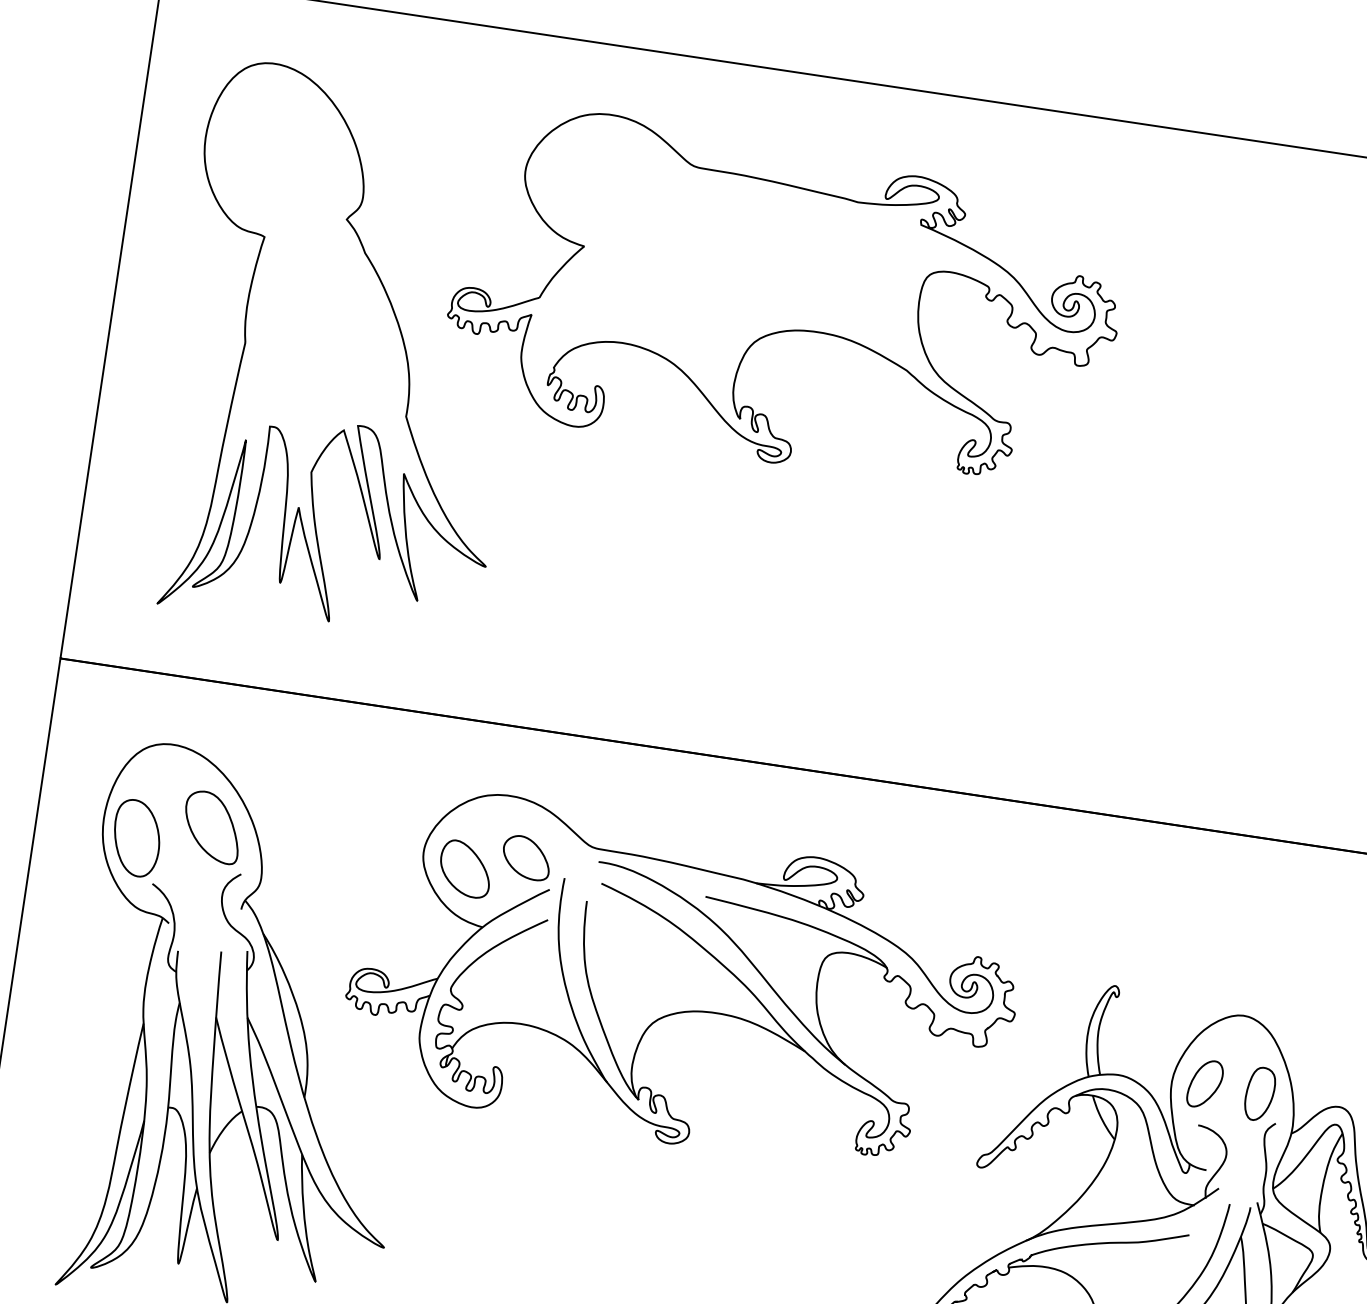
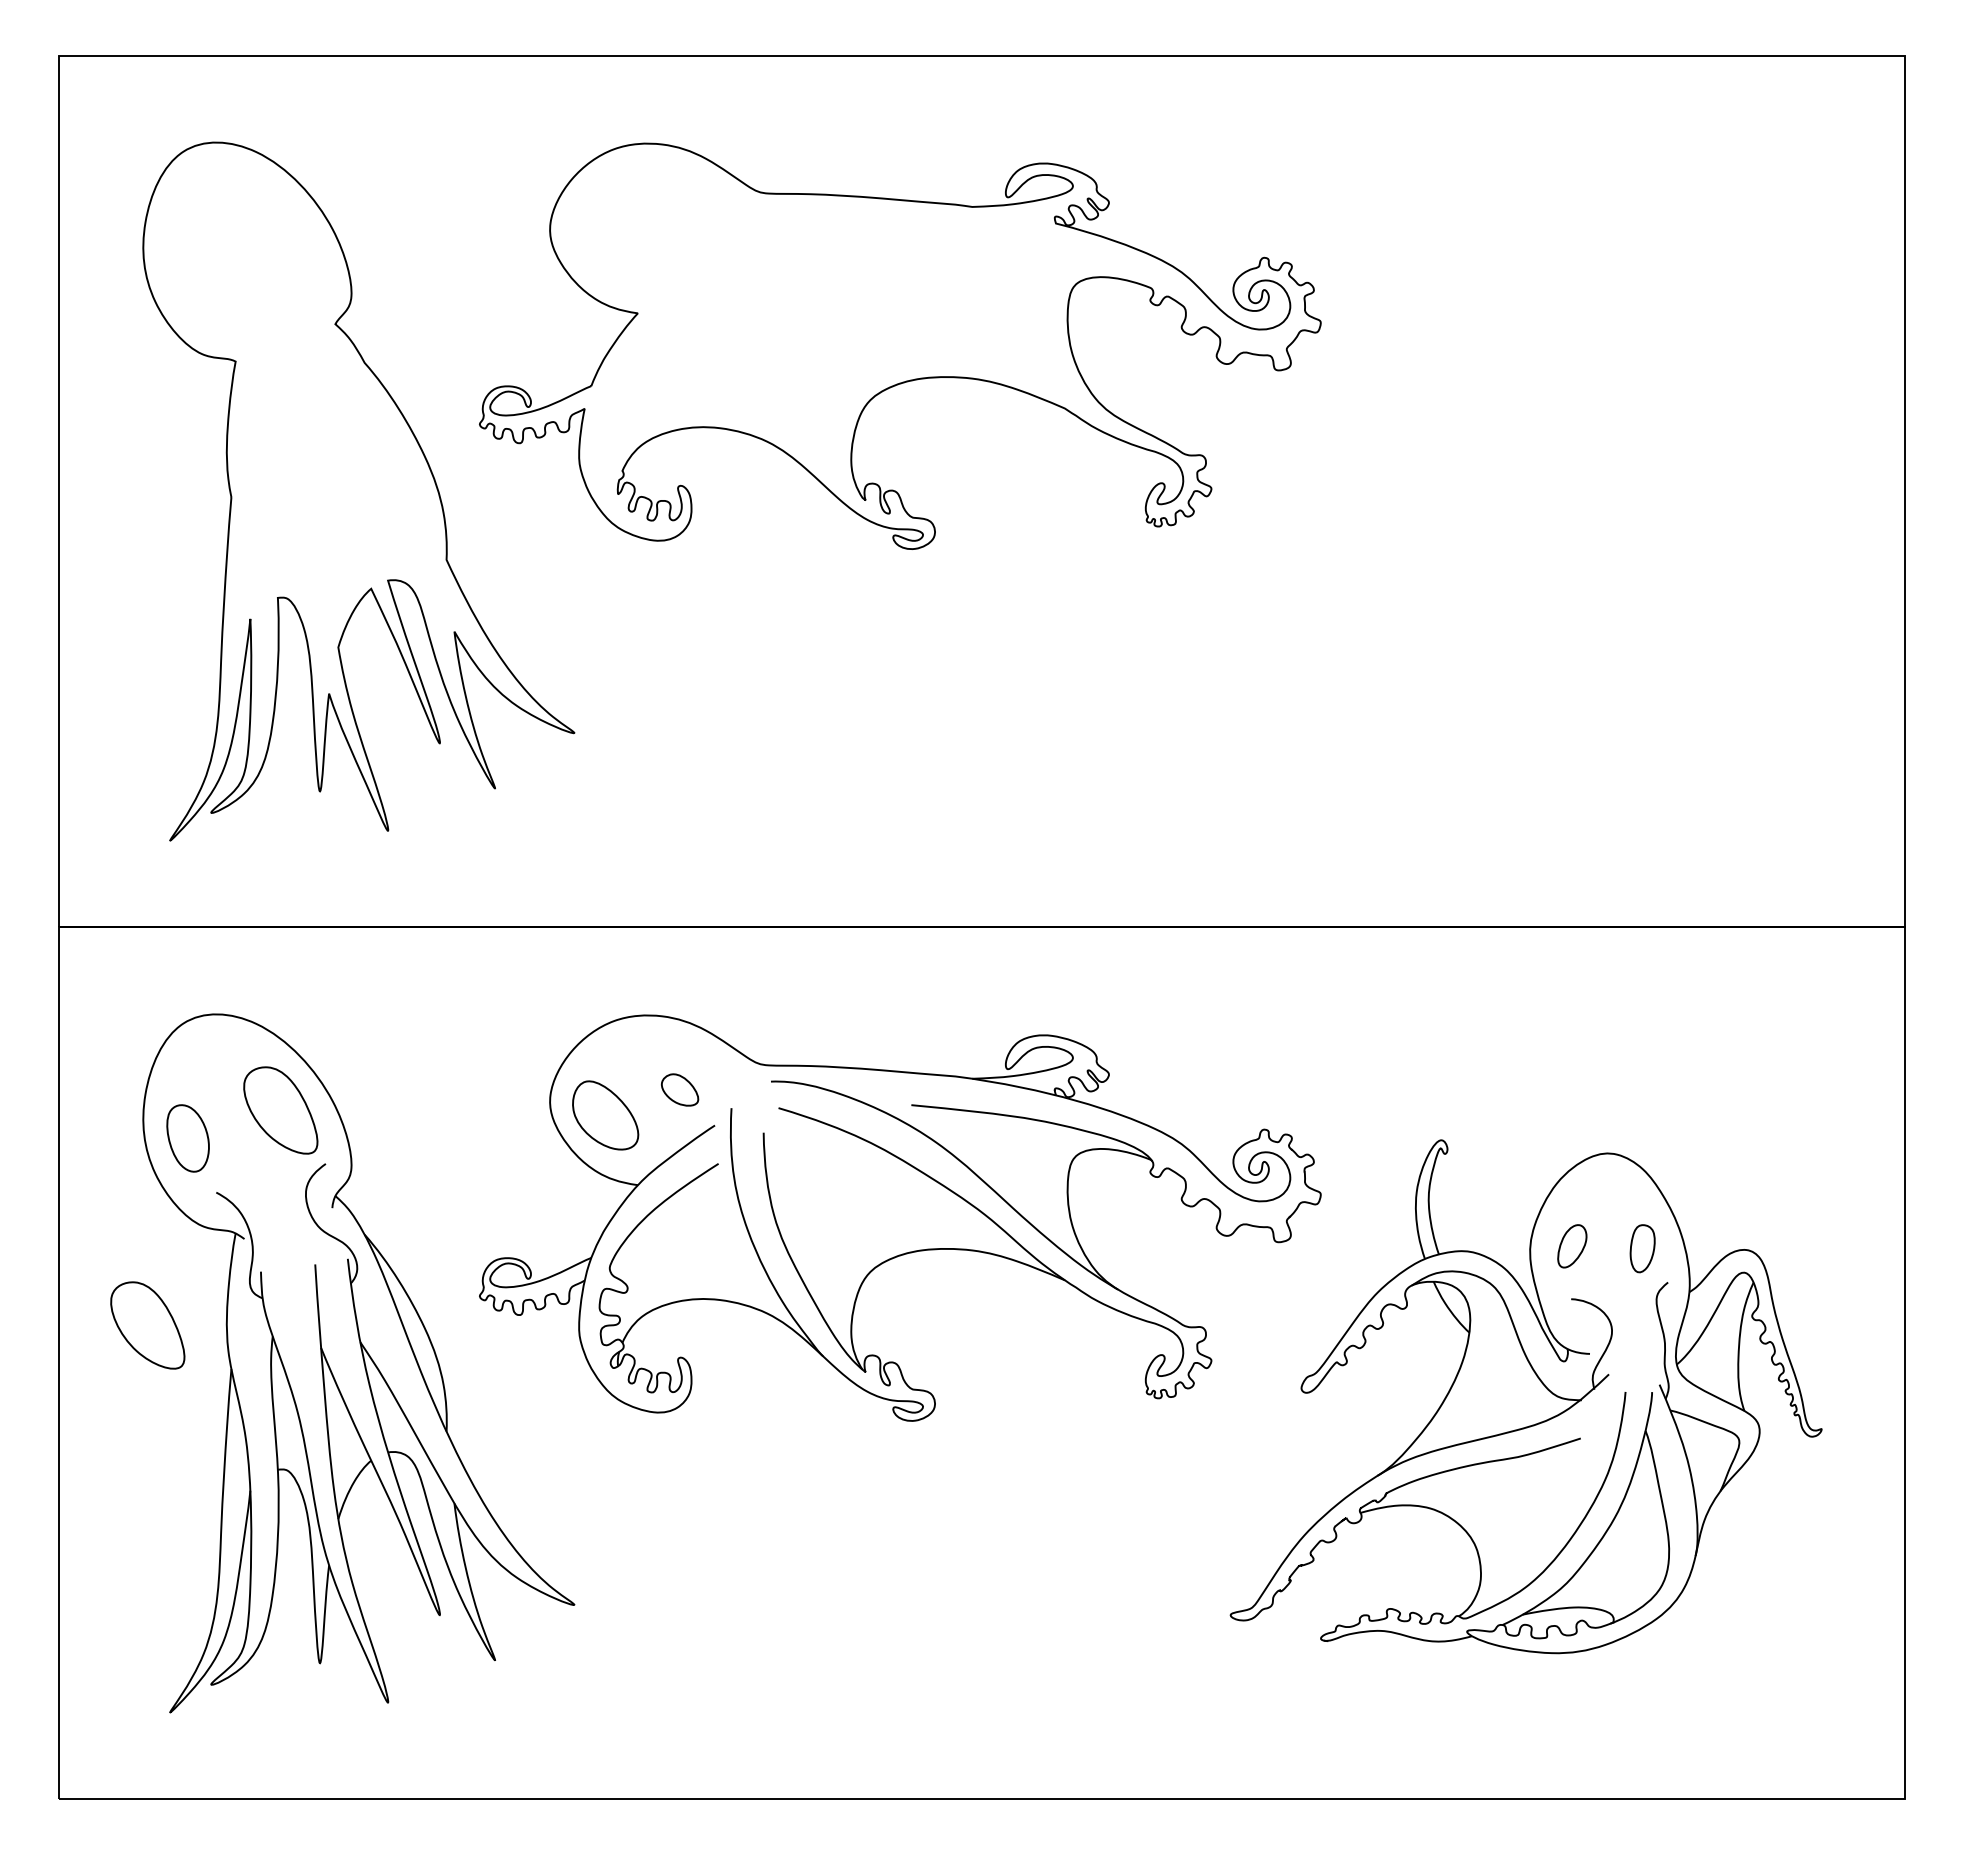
part: (136, 838) -> (187, 1138), size x0.7
part: (526, 857) -> (679, 1089), size x0.6
part: (83, 979) -> (147, 1325), added
part: (1205, 1084) -> (1572, 1246), size x0.7
part: (1259, 1094) -> (1642, 1248), size x0.7

